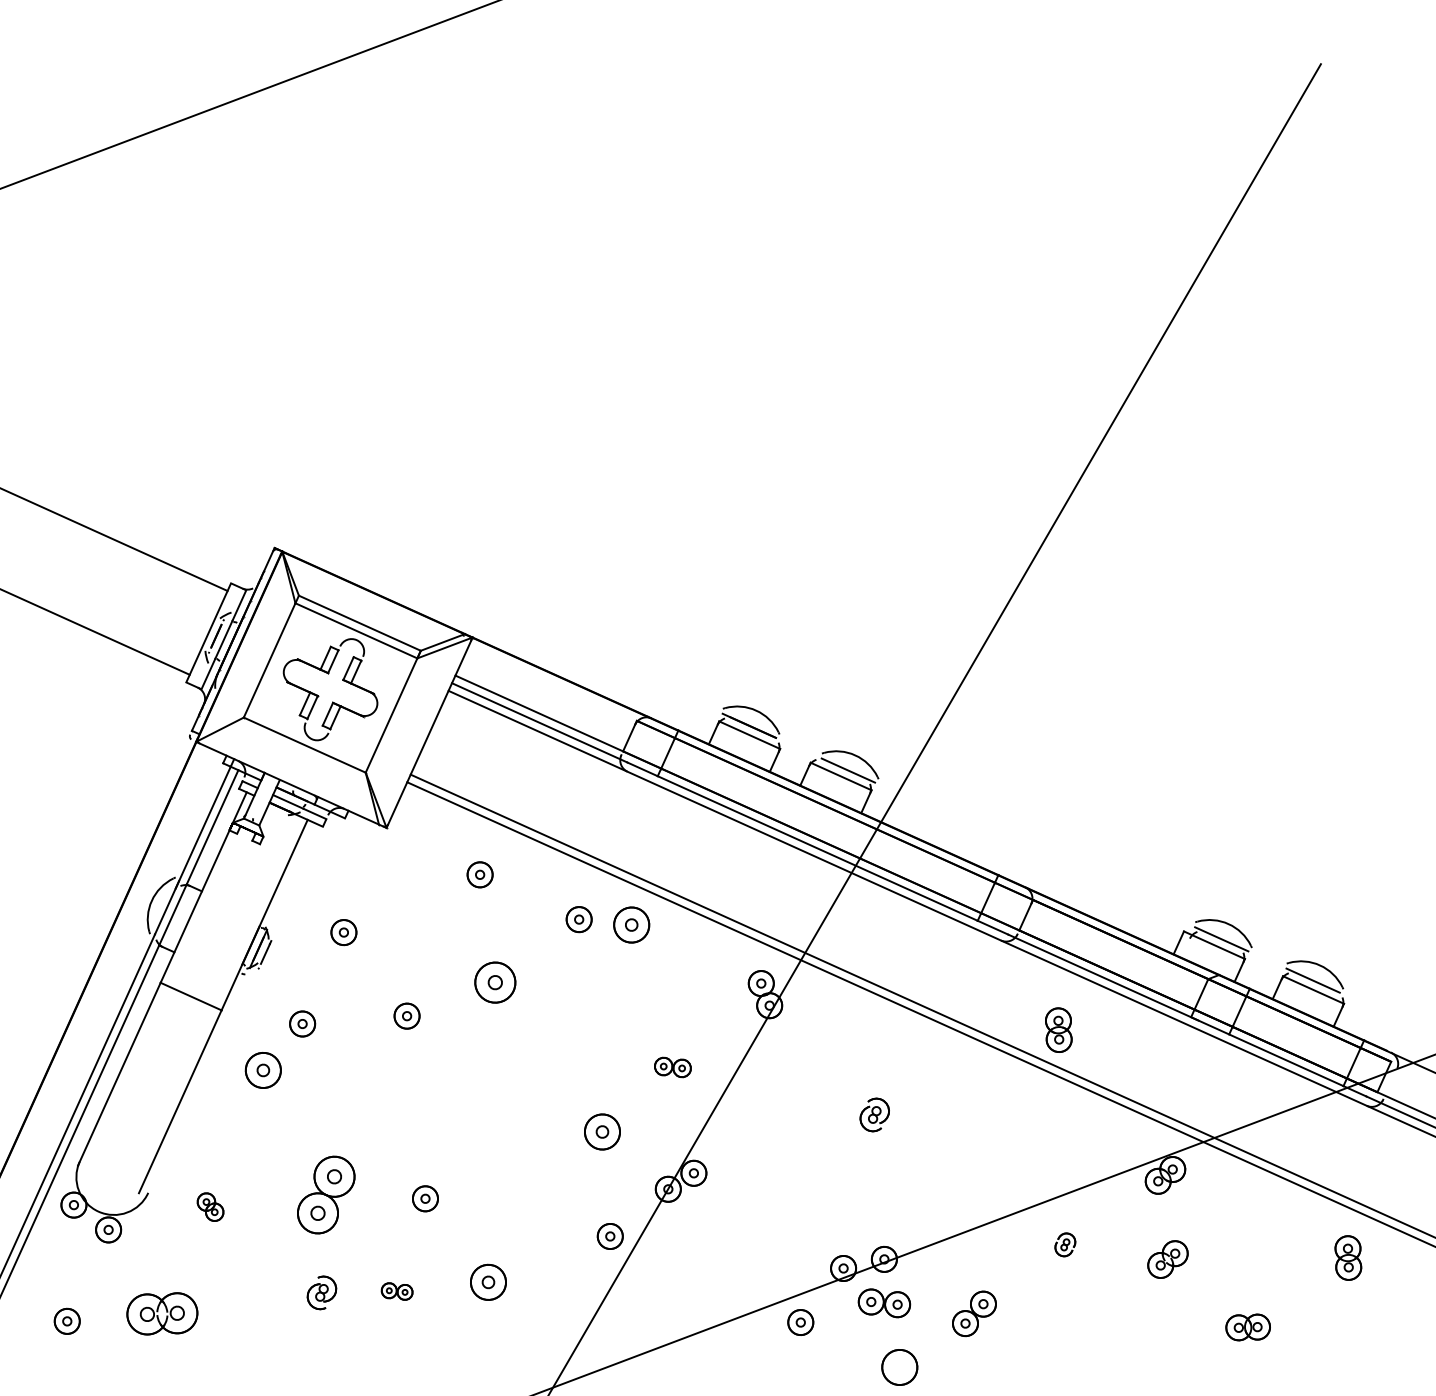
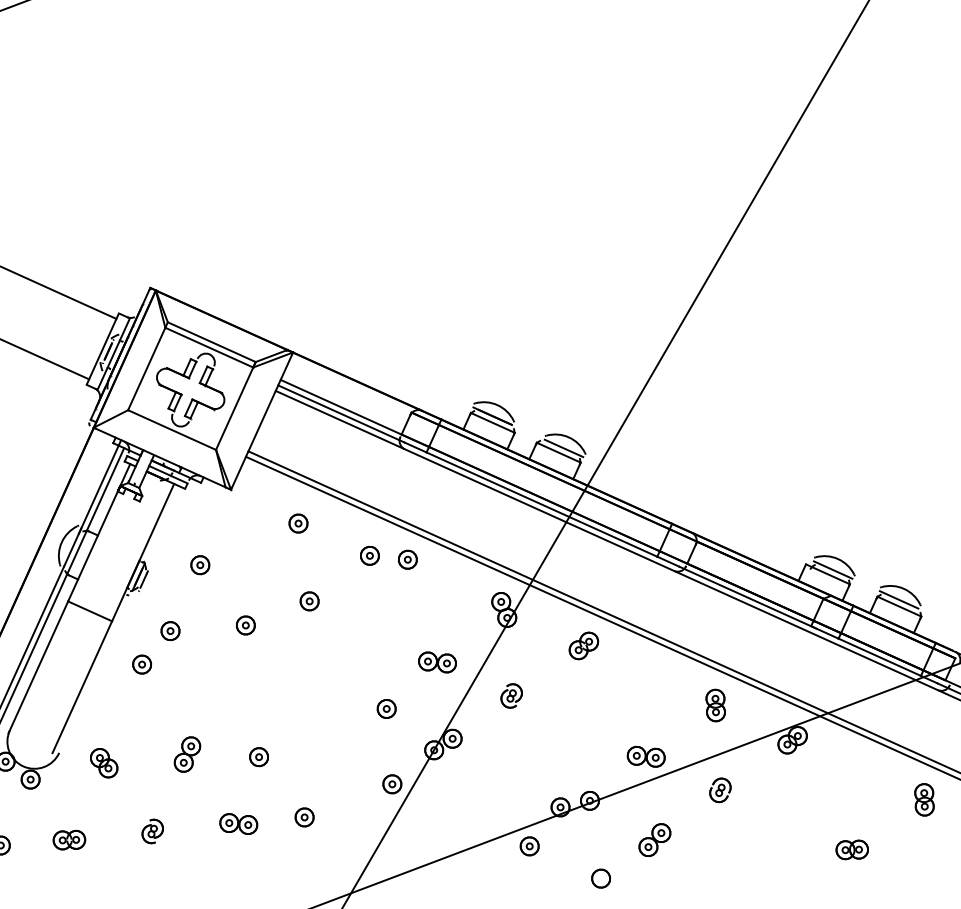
part: (631, 924) -> (407, 559), size x0.71
part: (495, 982) -> (309, 601), size x0.62
part: (1058, 1029) -> (715, 705), moved
part: (672, 1067) -> (437, 662), size x1.43
part: (262, 1070) -> (141, 664), size x0.71
part: (874, 1114) -> (511, 695), moved
part: (602, 1131) -> (386, 708), size x0.71
part: (325, 1195) -> (187, 754), size x0.62
part: (210, 1206) -> (104, 762), size x1.43
part: (1065, 1244) -> (720, 790), size x1.43
part: (1167, 1259) -> (583, 645), moved
part: (488, 1282) -> (304, 817), size x0.71
part: (396, 1291) -> (238, 823), size x1.67
part: (321, 1292) -> (152, 831), moved
part: (884, 1303) -> (646, 756), moved
part: (162, 1313) -> (69, 839), size x0.62
part: (899, 1366) -> (600, 878), size x0.71

